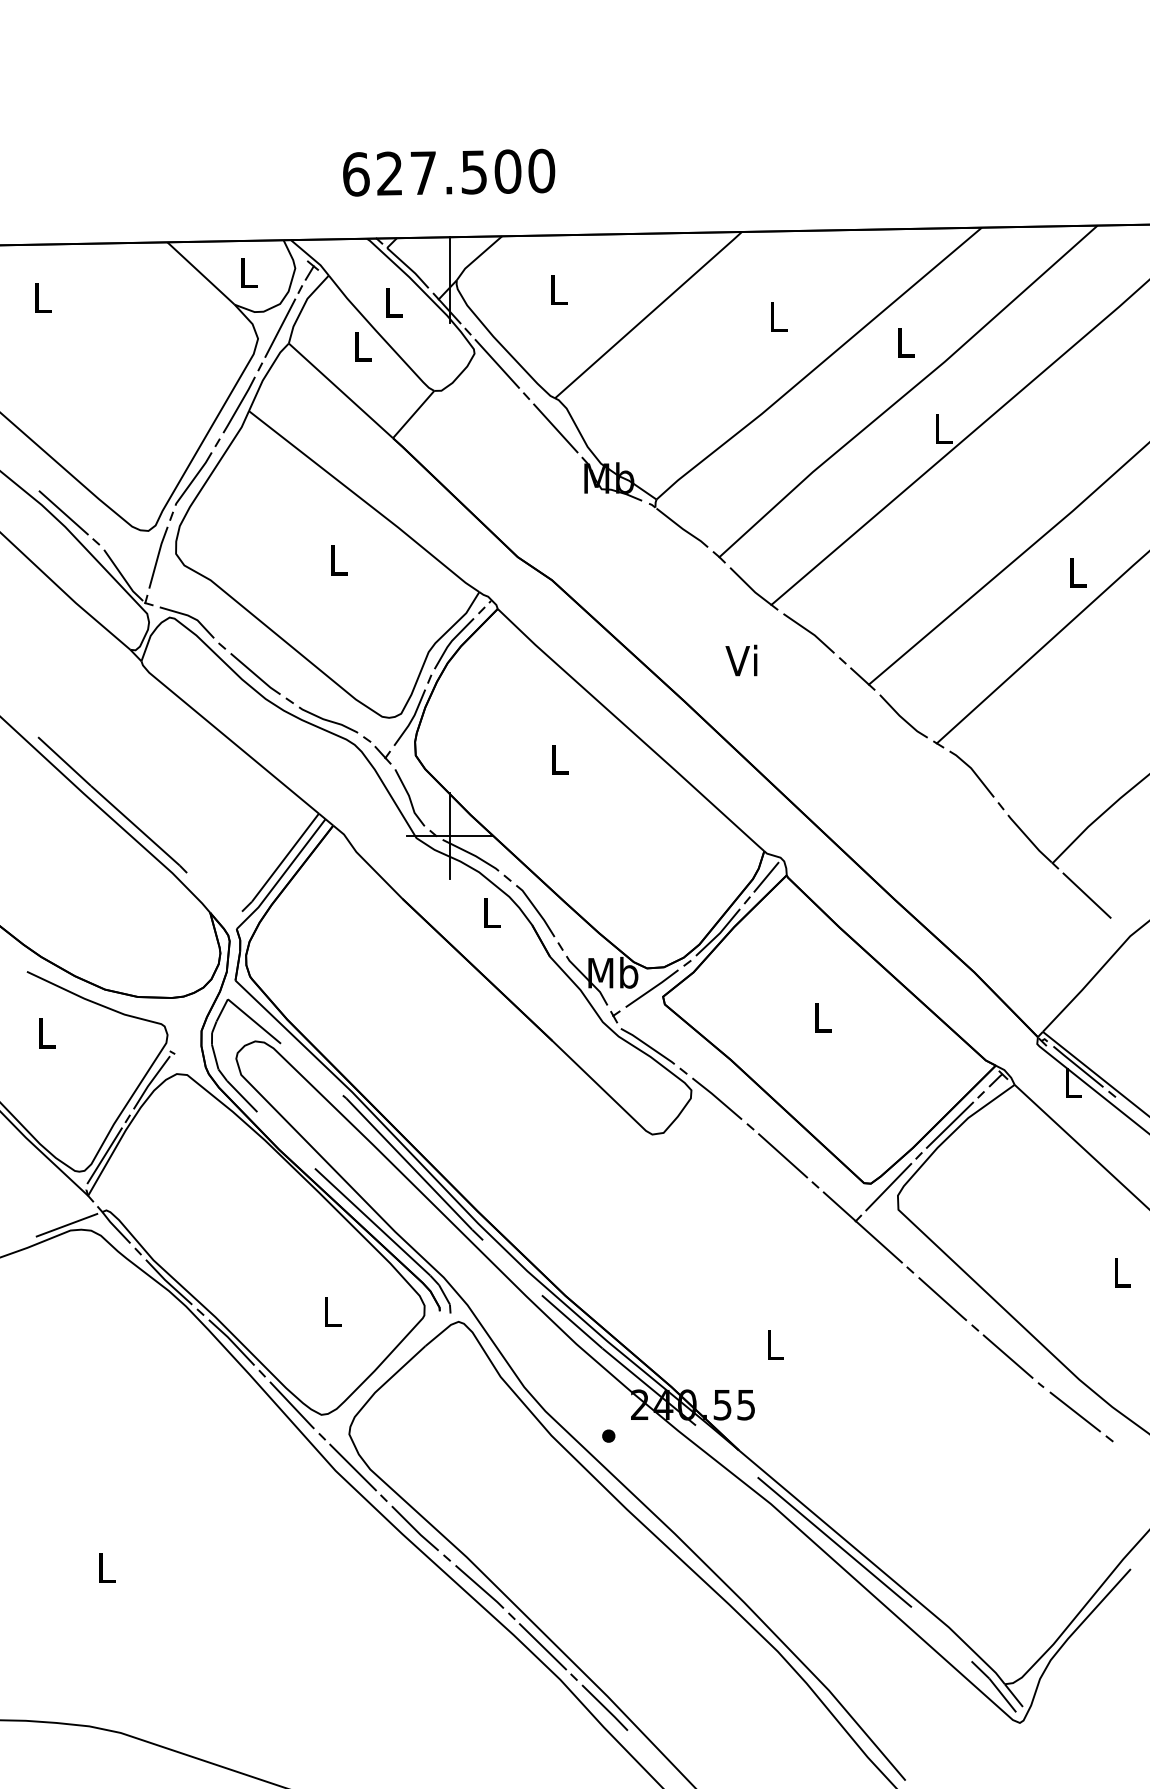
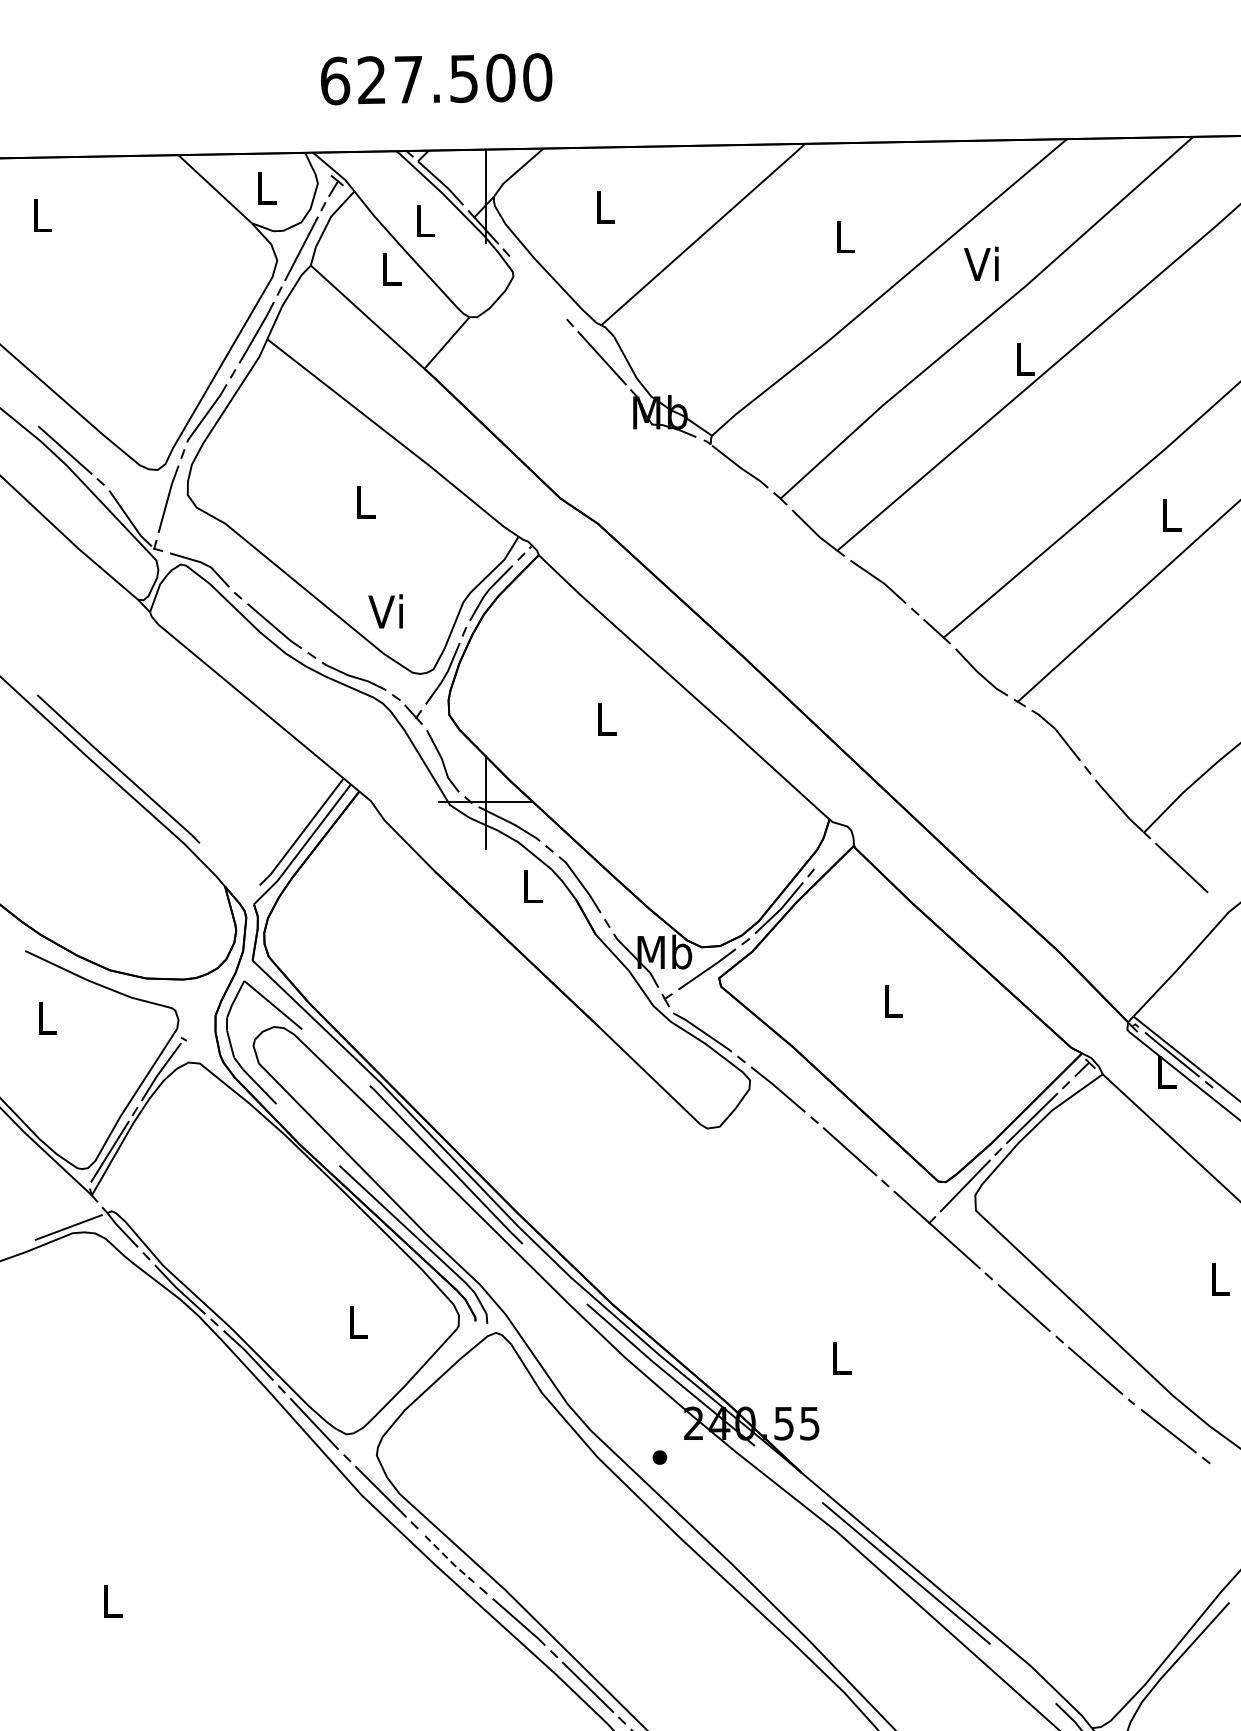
text: (449, 172) -> (437, 78), moved
text: (903, 341) -> (981, 263), L -> Vi
line: (496, 363) -> (537, 287), removed
text: (741, 660) -> (385, 611), moved
line: (766, 876) -> (831, 847), removed
line: (415, 1529) -> (449, 1559), solid -> dashed

